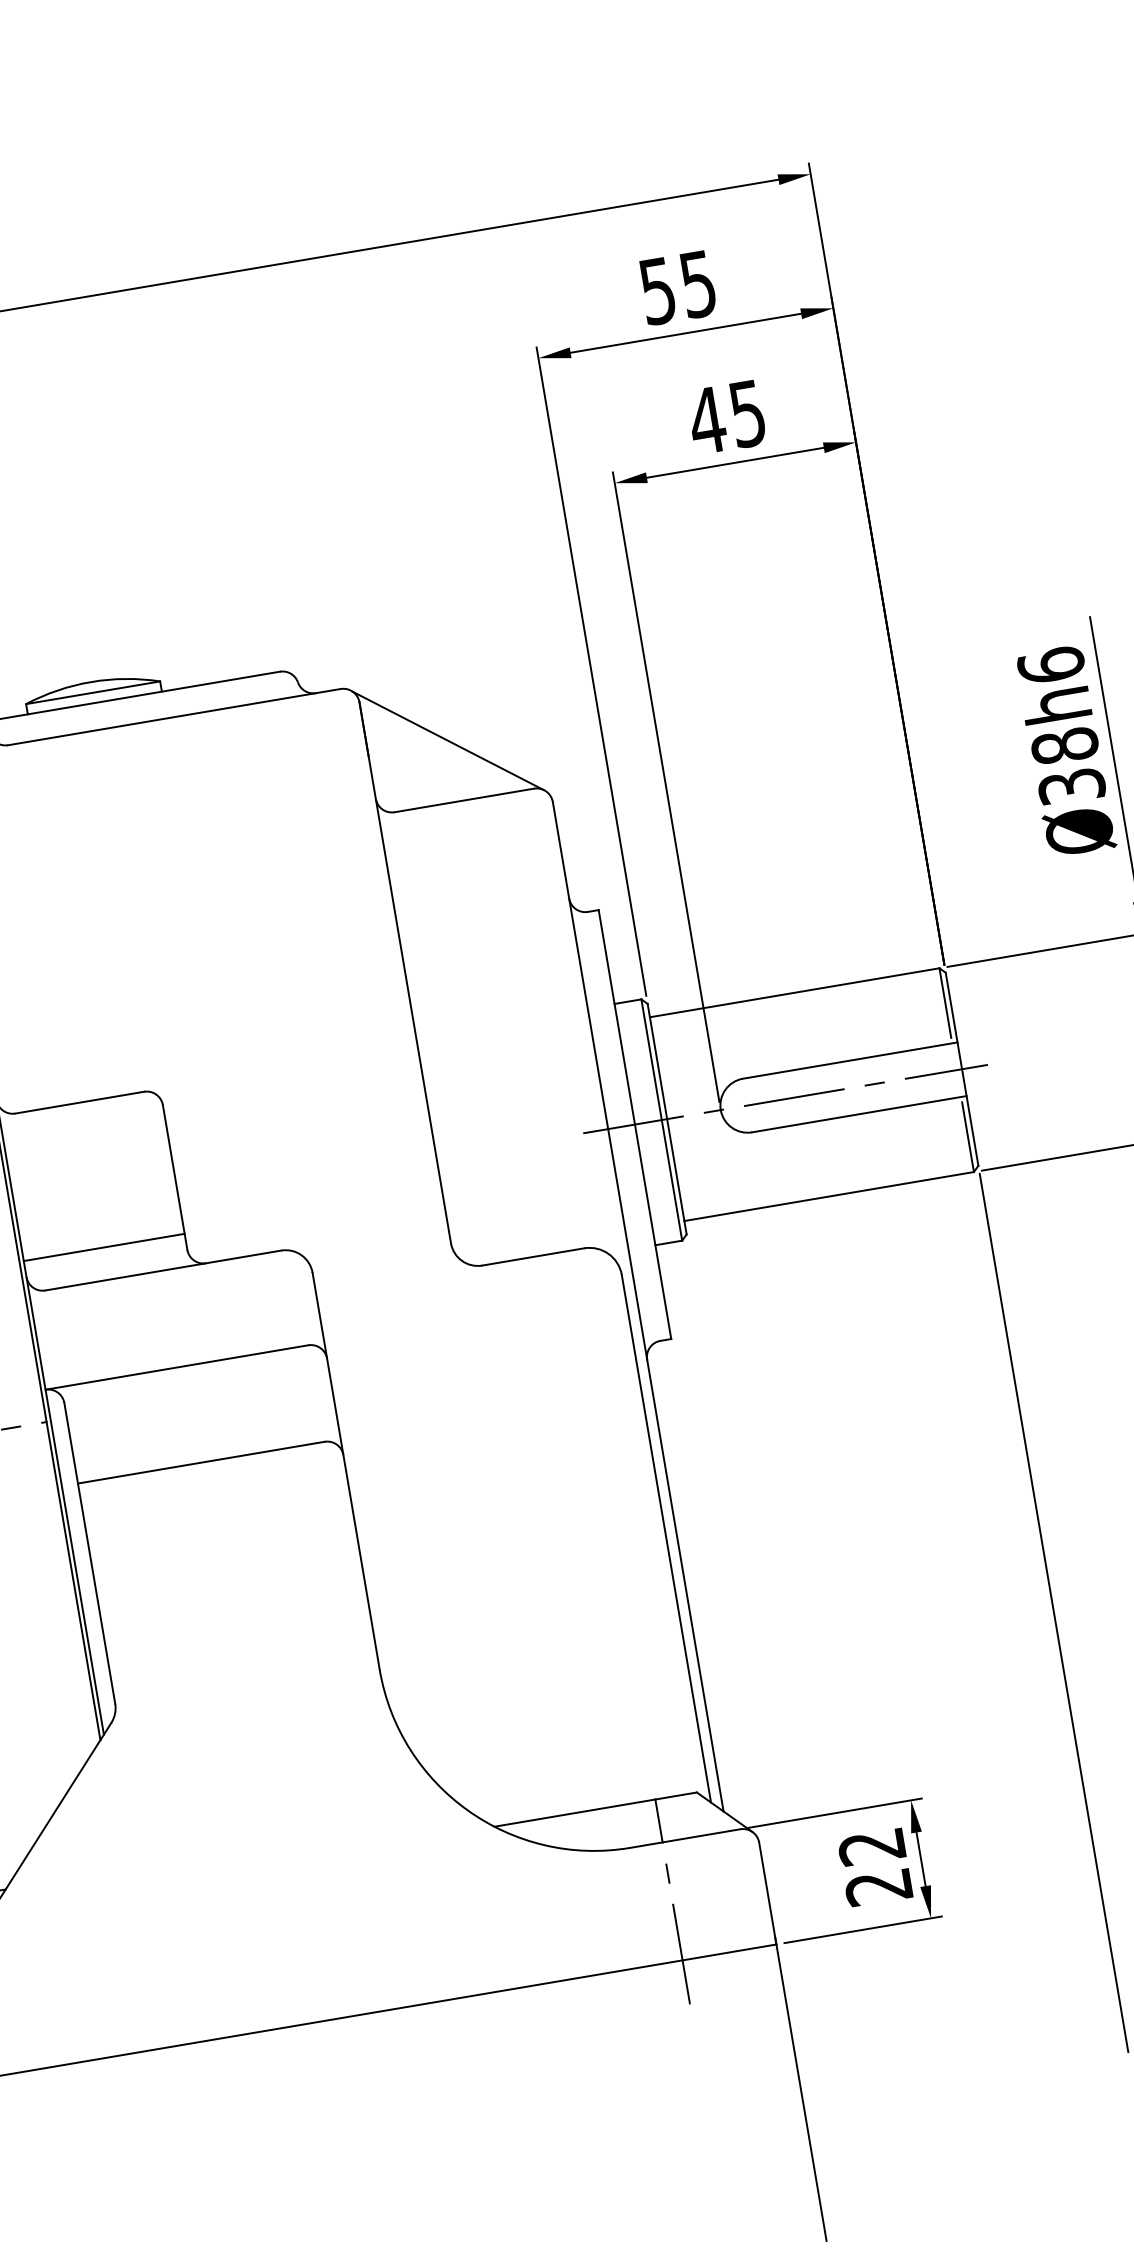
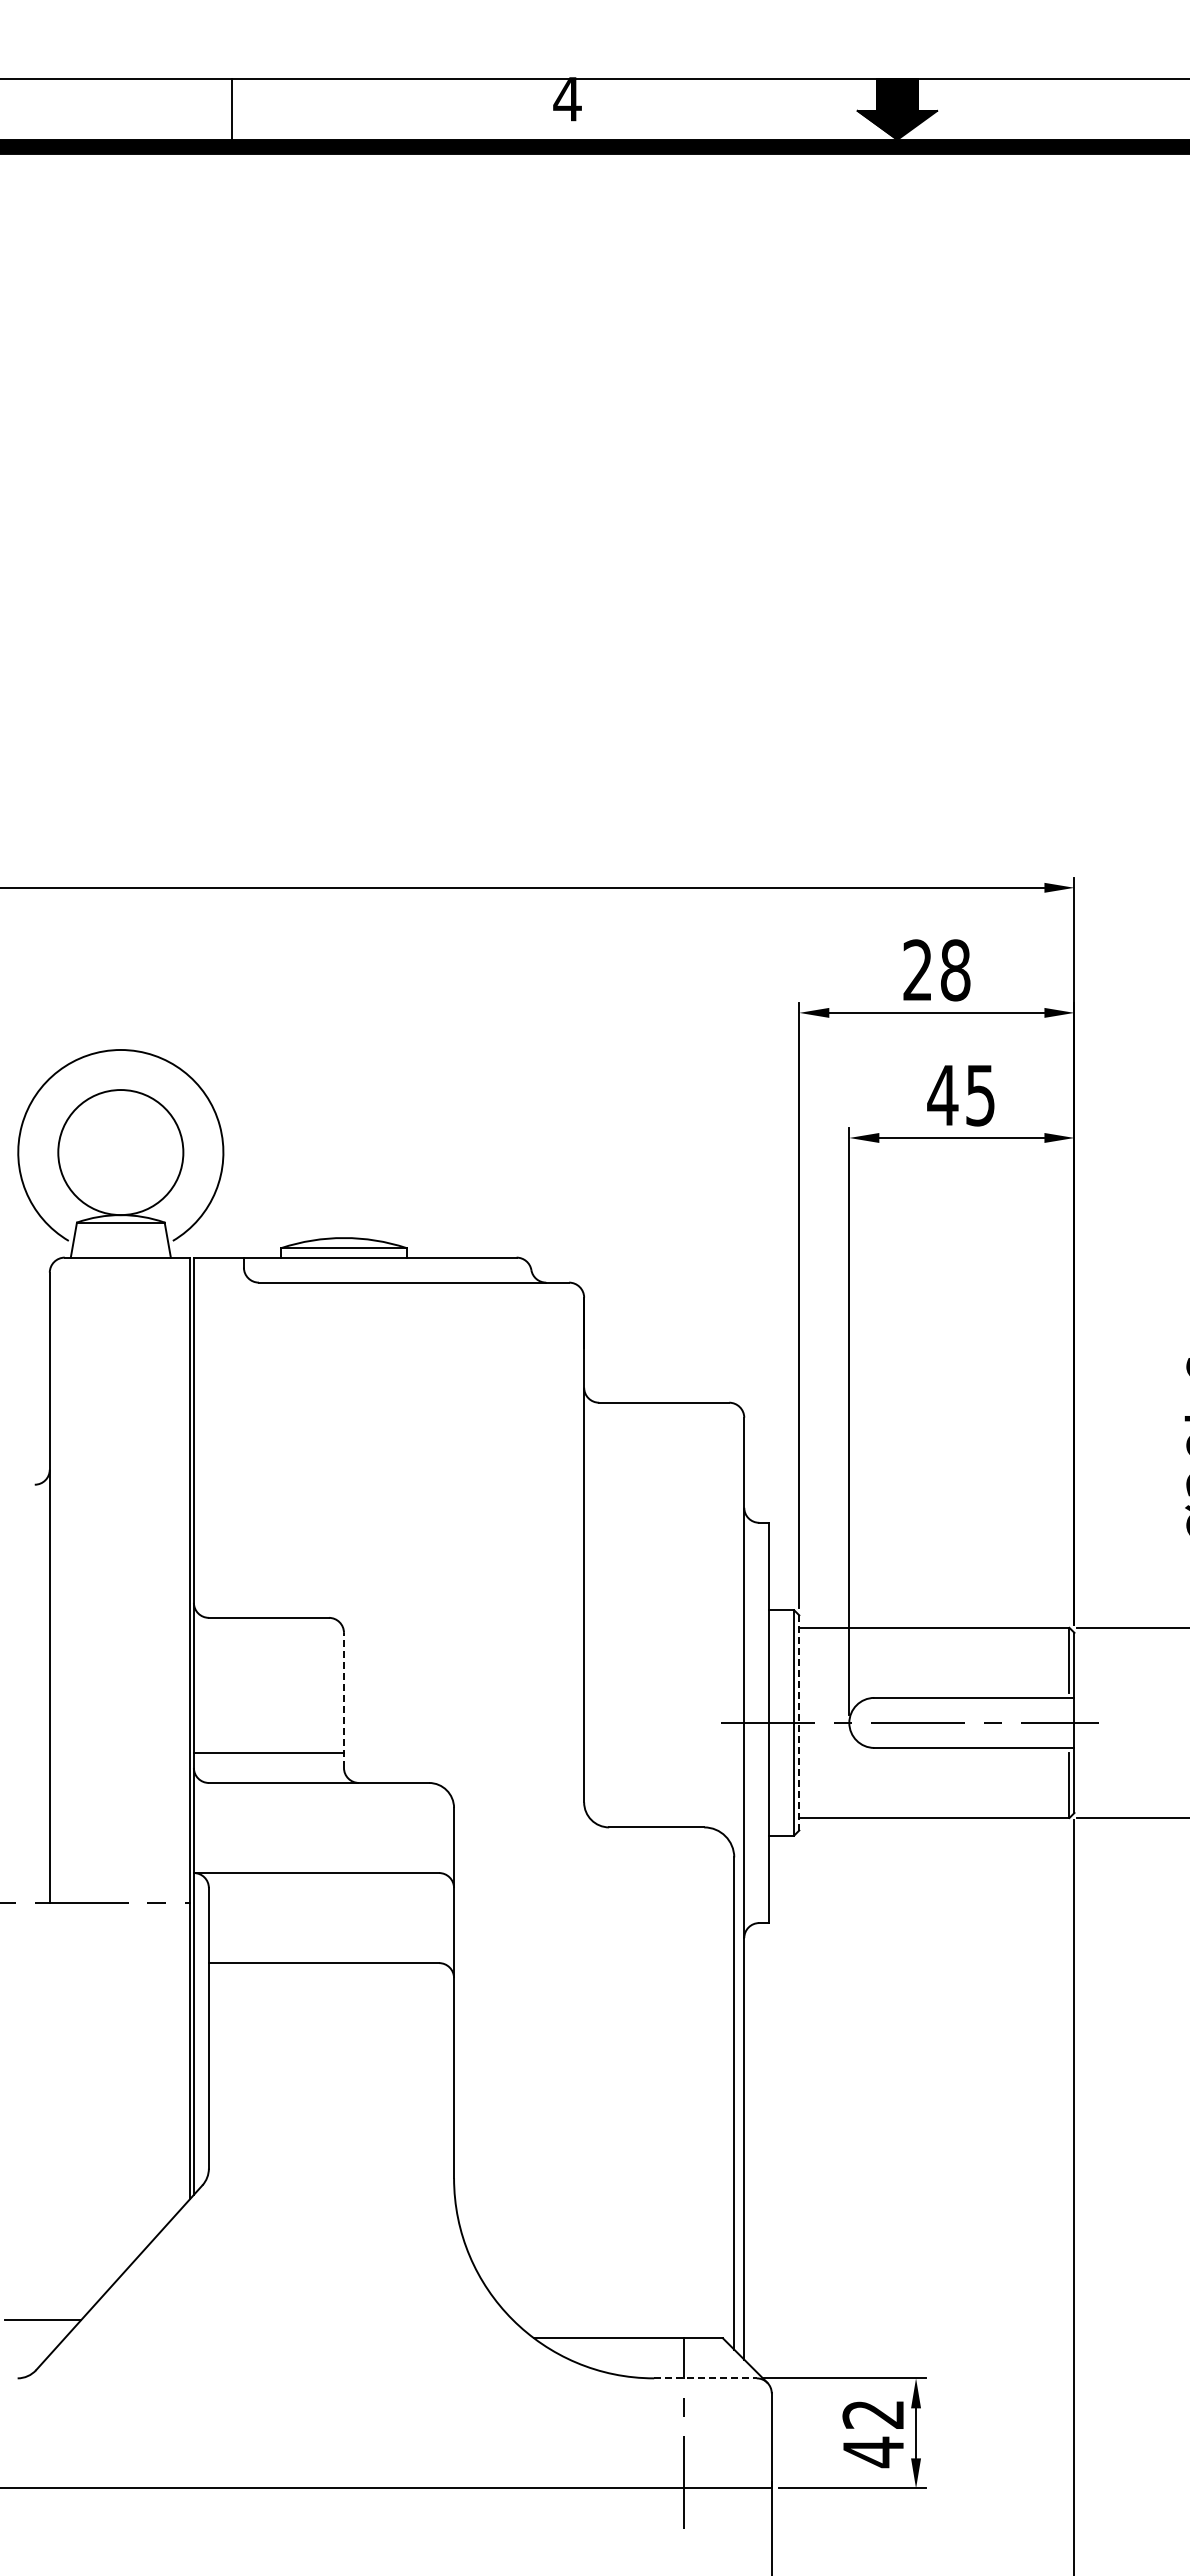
text: (677, 287) -> (936, 970), 55 -> 28
line: (448, 741) -> (658, 1346), removed
line: (667, 1118) -> (799, 1722), solid -> dashed
line: (174, 1177) -> (343, 1700), solid -> dashed
line: (685, 1838) -> (705, 2378), solid -> dashed
text: (877, 1887) -> (872, 2452), 22 -> 42

